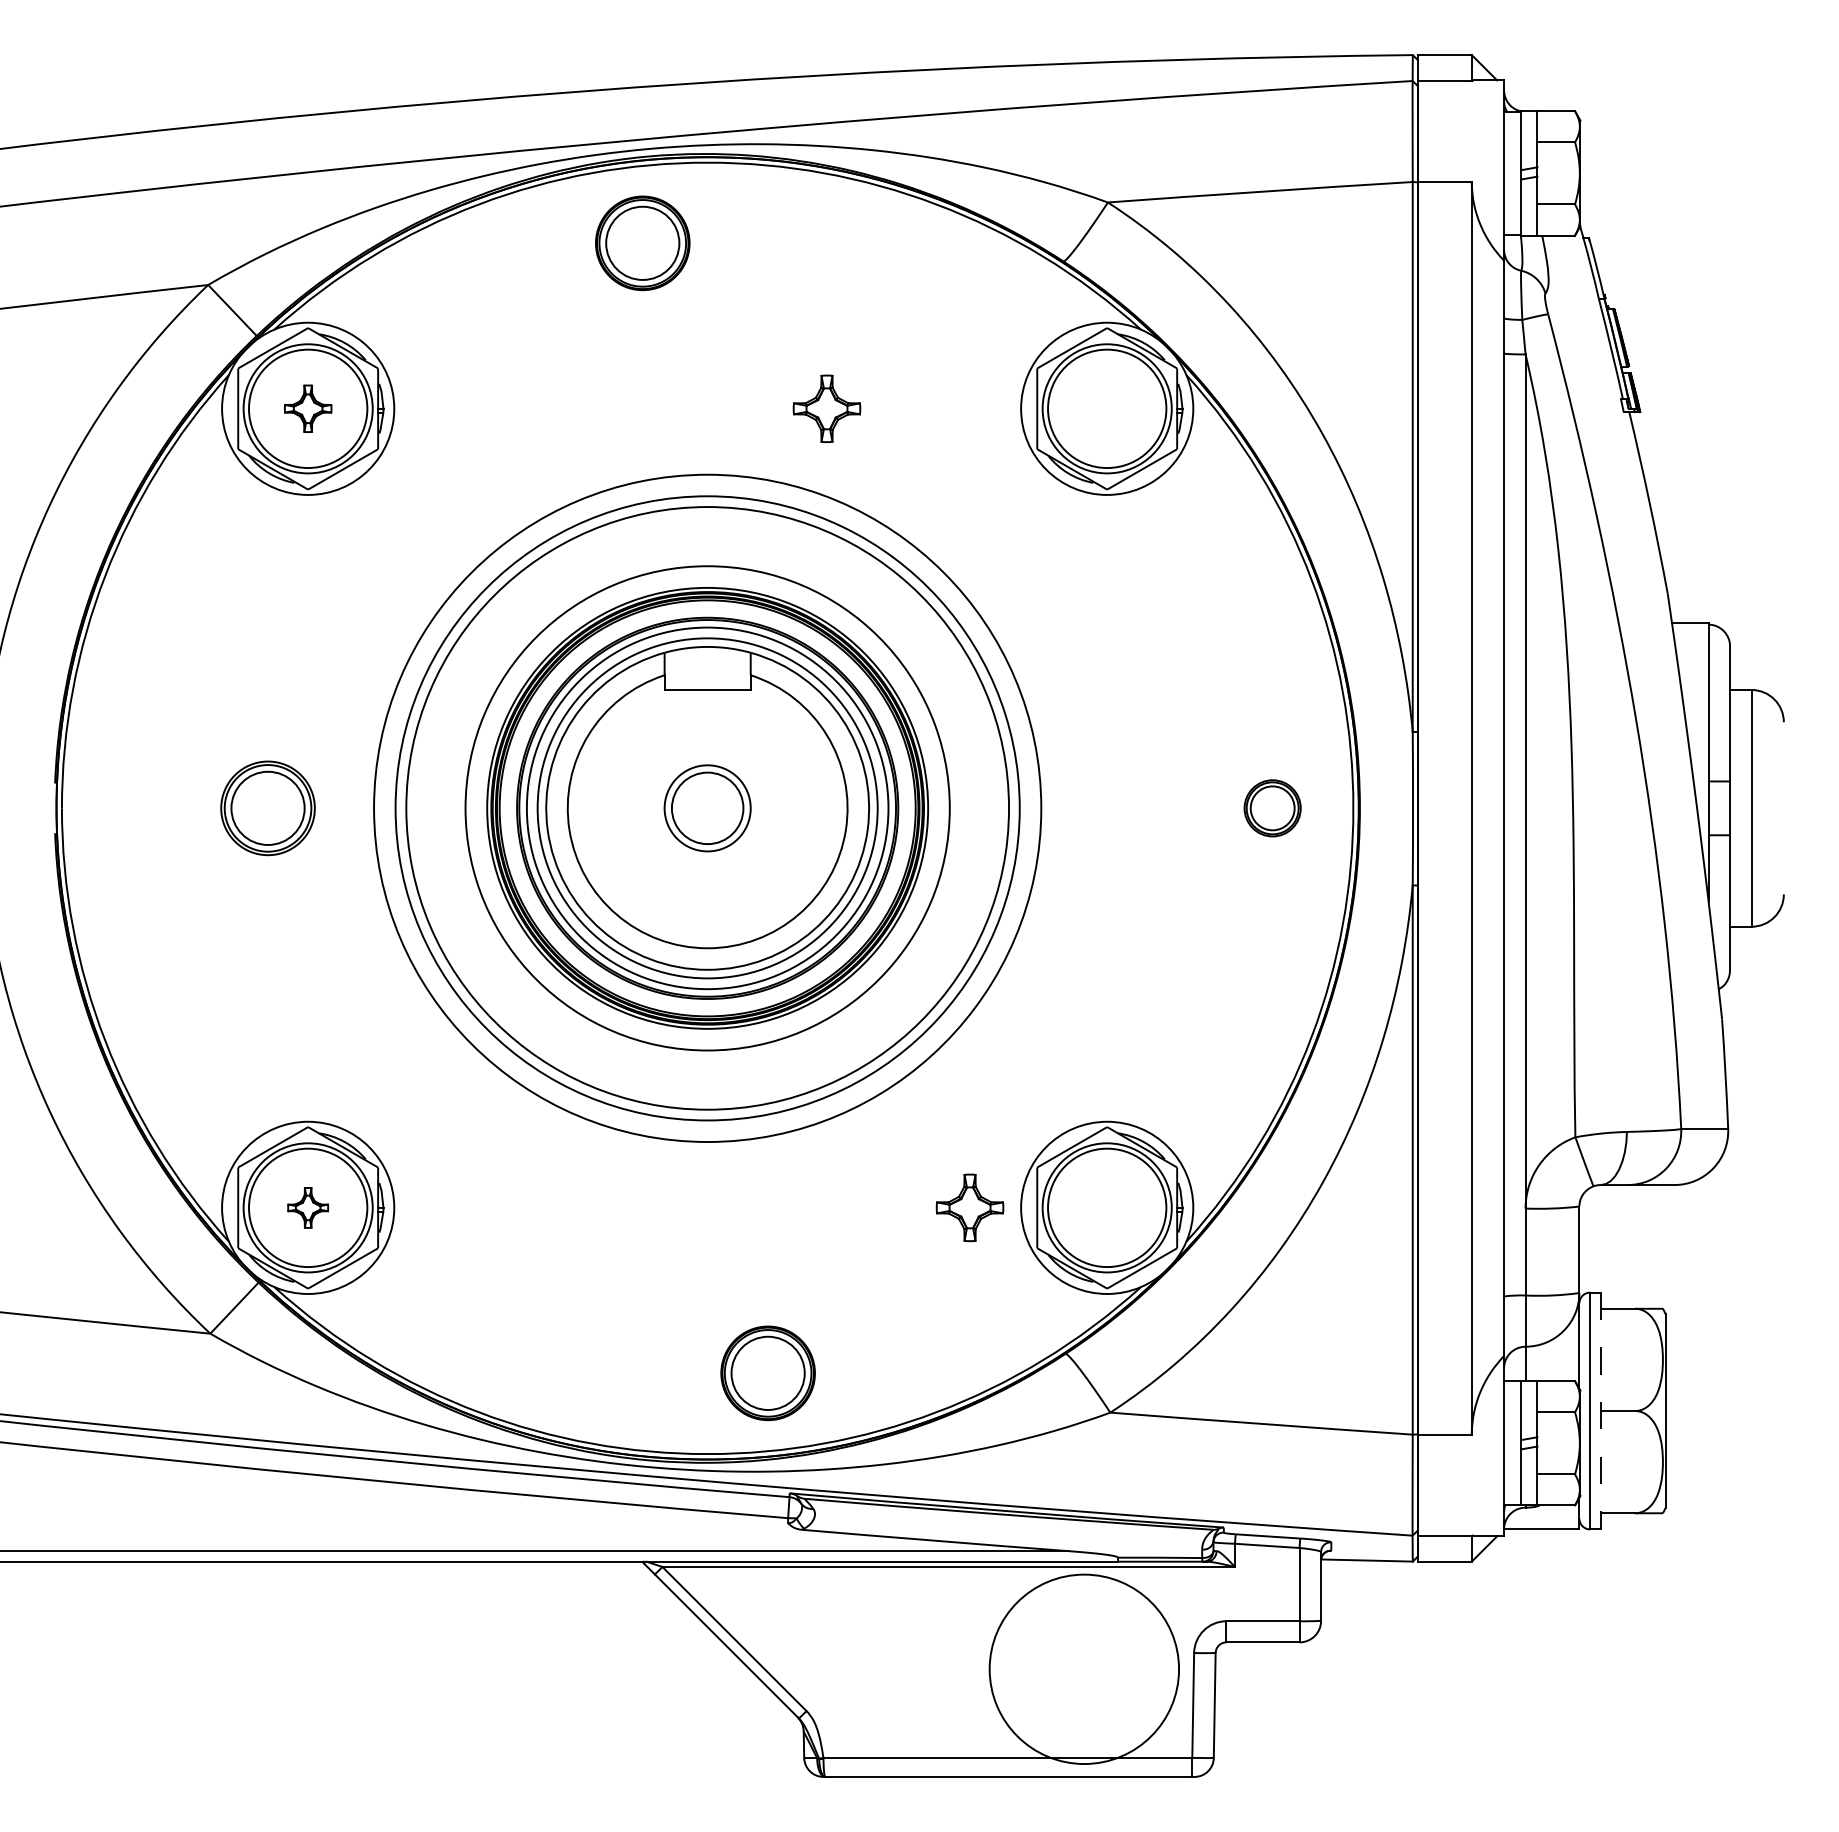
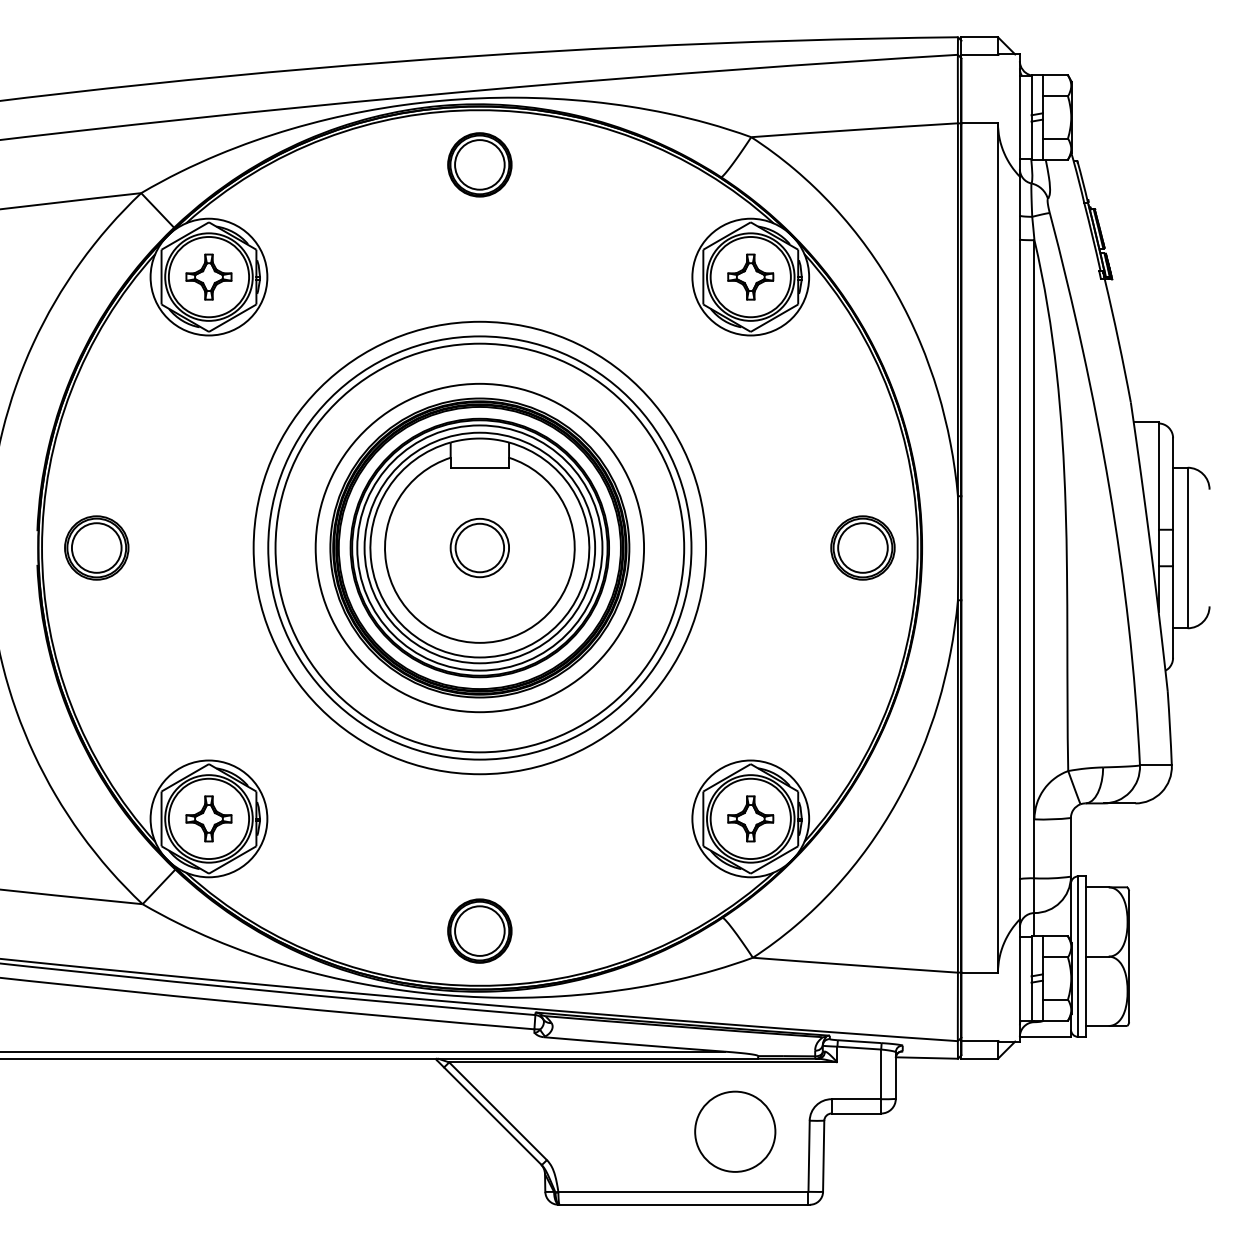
part: (642, 242) -> (479, 164), moved
part: (307, 407) -> (208, 276), size x1.43
part: (826, 407) -> (750, 276), moved
part: (267, 807) -> (96, 547), moved
part: (1271, 807) -> (862, 547), size x1.67
part: (307, 1207) -> (208, 818), size x1.67
part: (969, 1207) -> (750, 818), moved
part: (767, 1372) -> (479, 930), moved
line: (1600, 1412) -> (1085, 957), dashed -> solid
circle: (1084, 1668) -> (735, 1131), size x0.62

